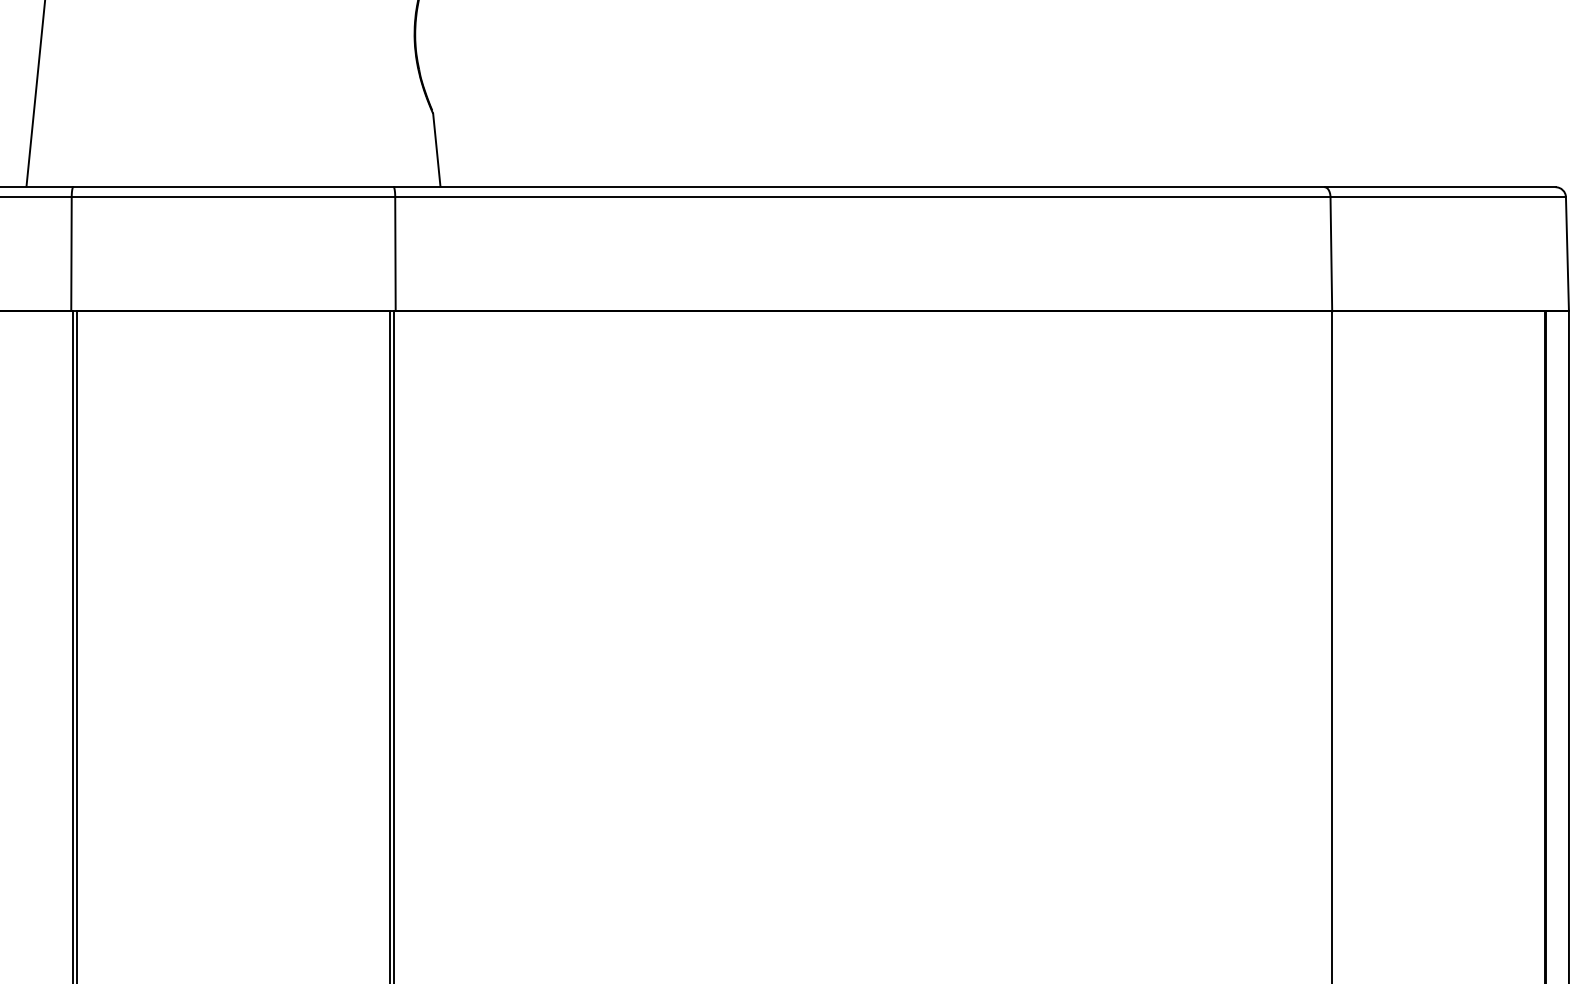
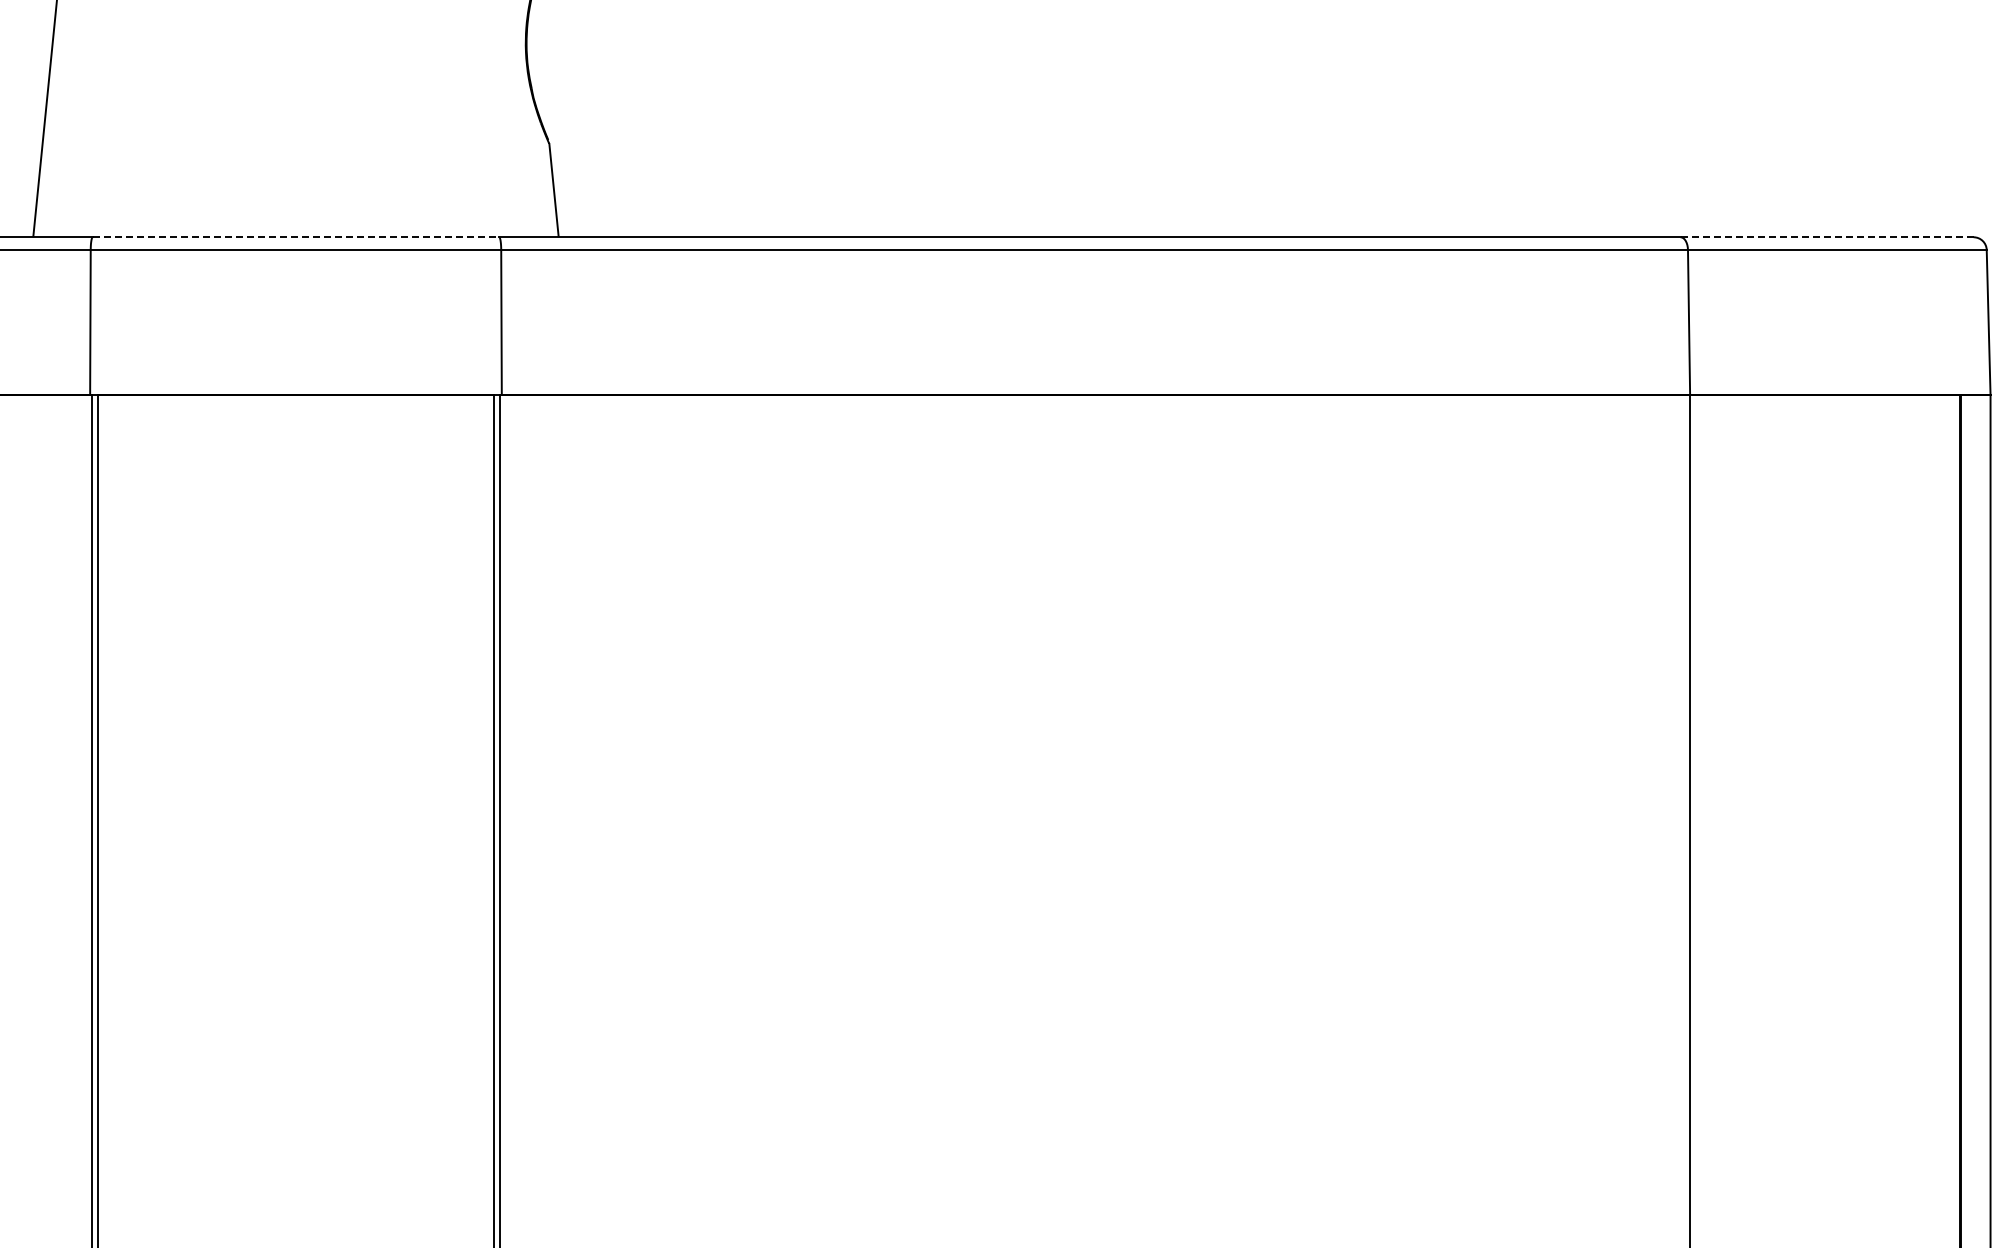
line: (233, 187) -> (296, 237), solid -> dashed
line: (1440, 187) -> (1827, 237), solid -> dashed

